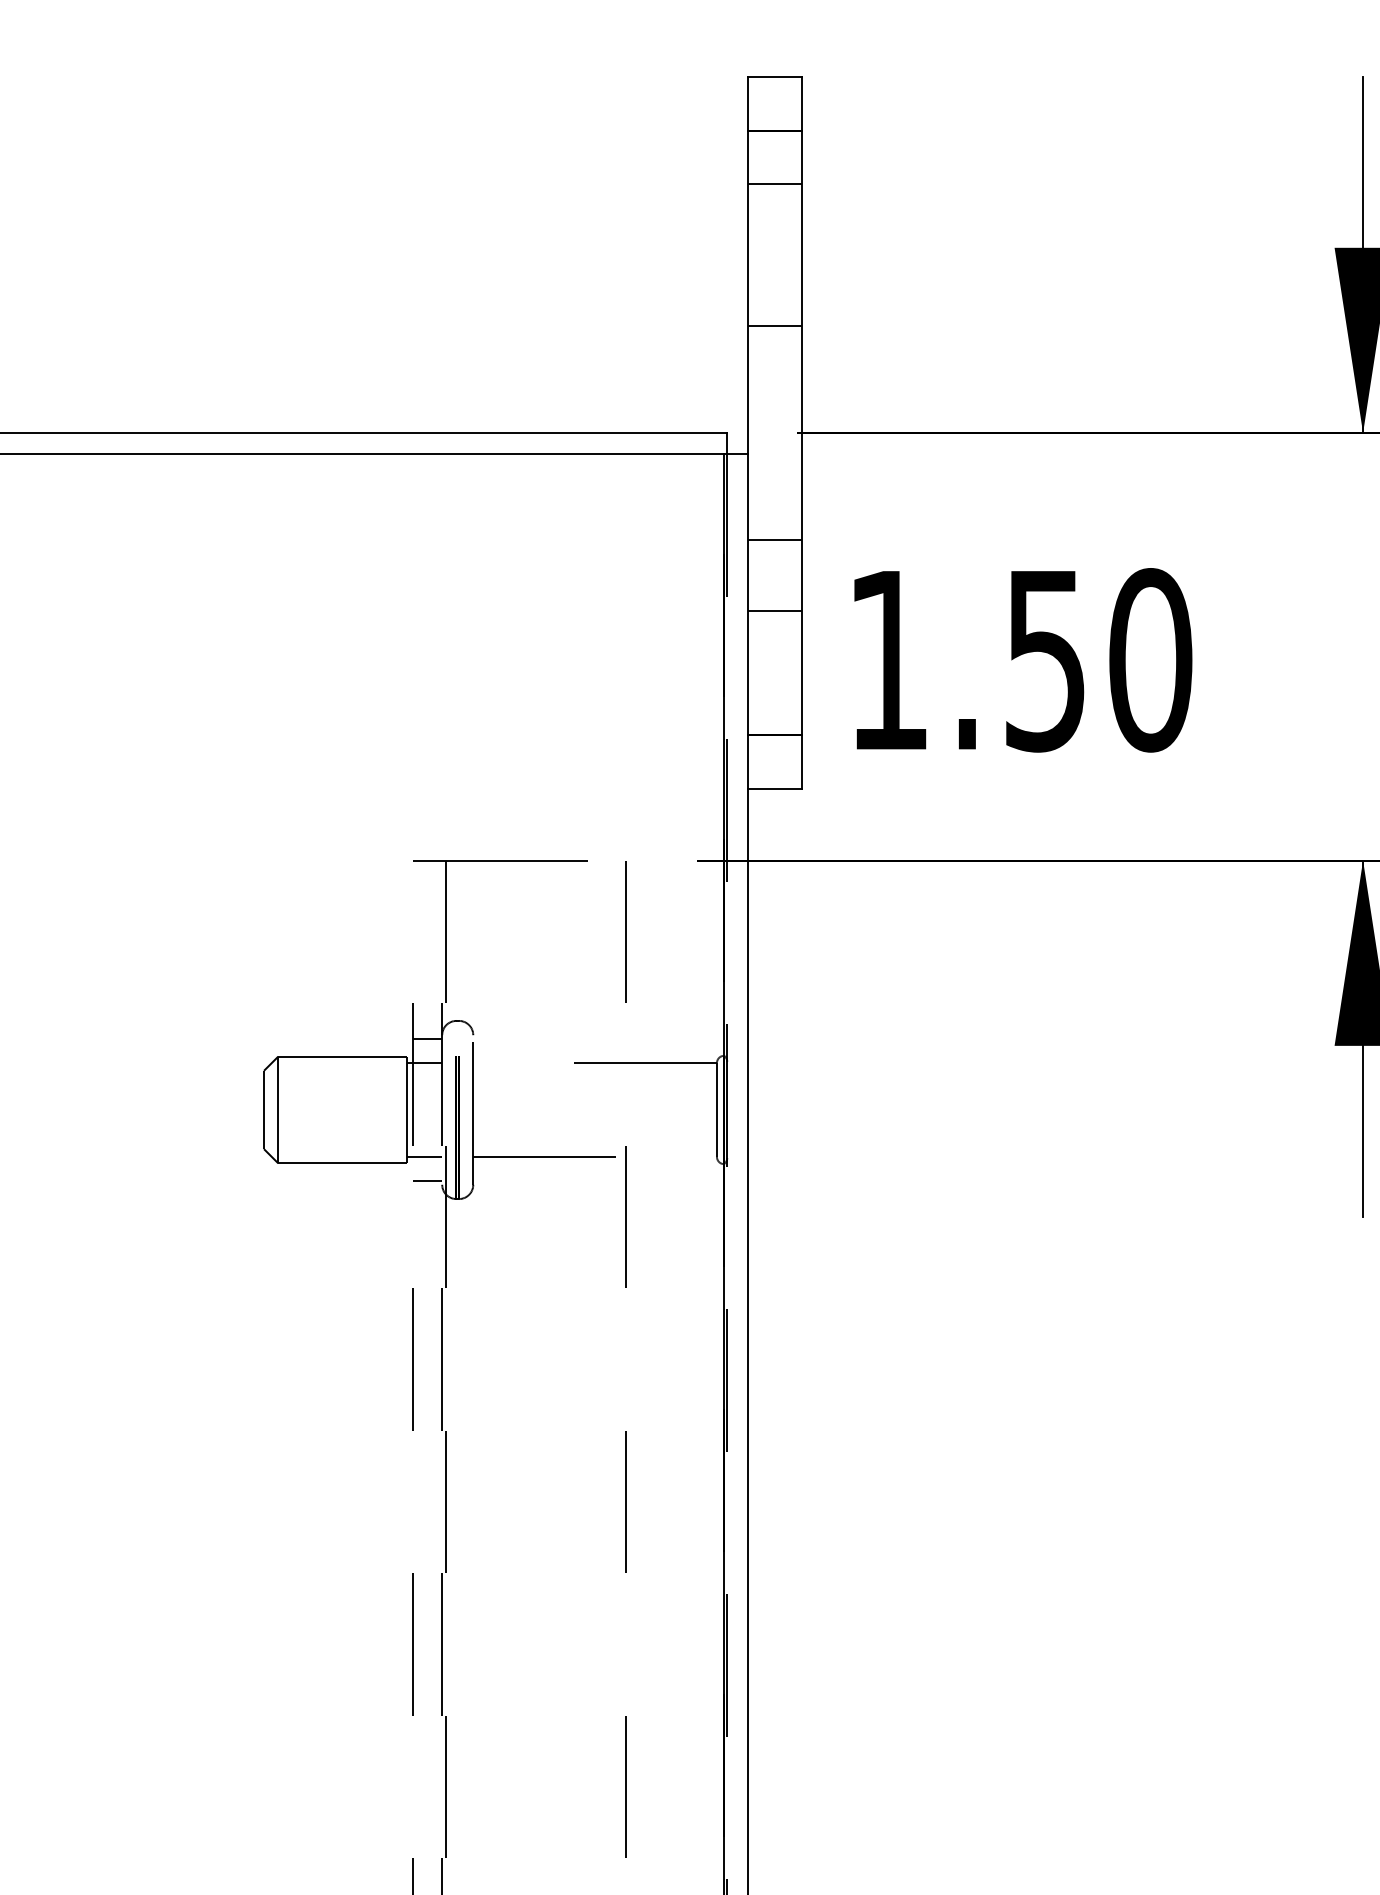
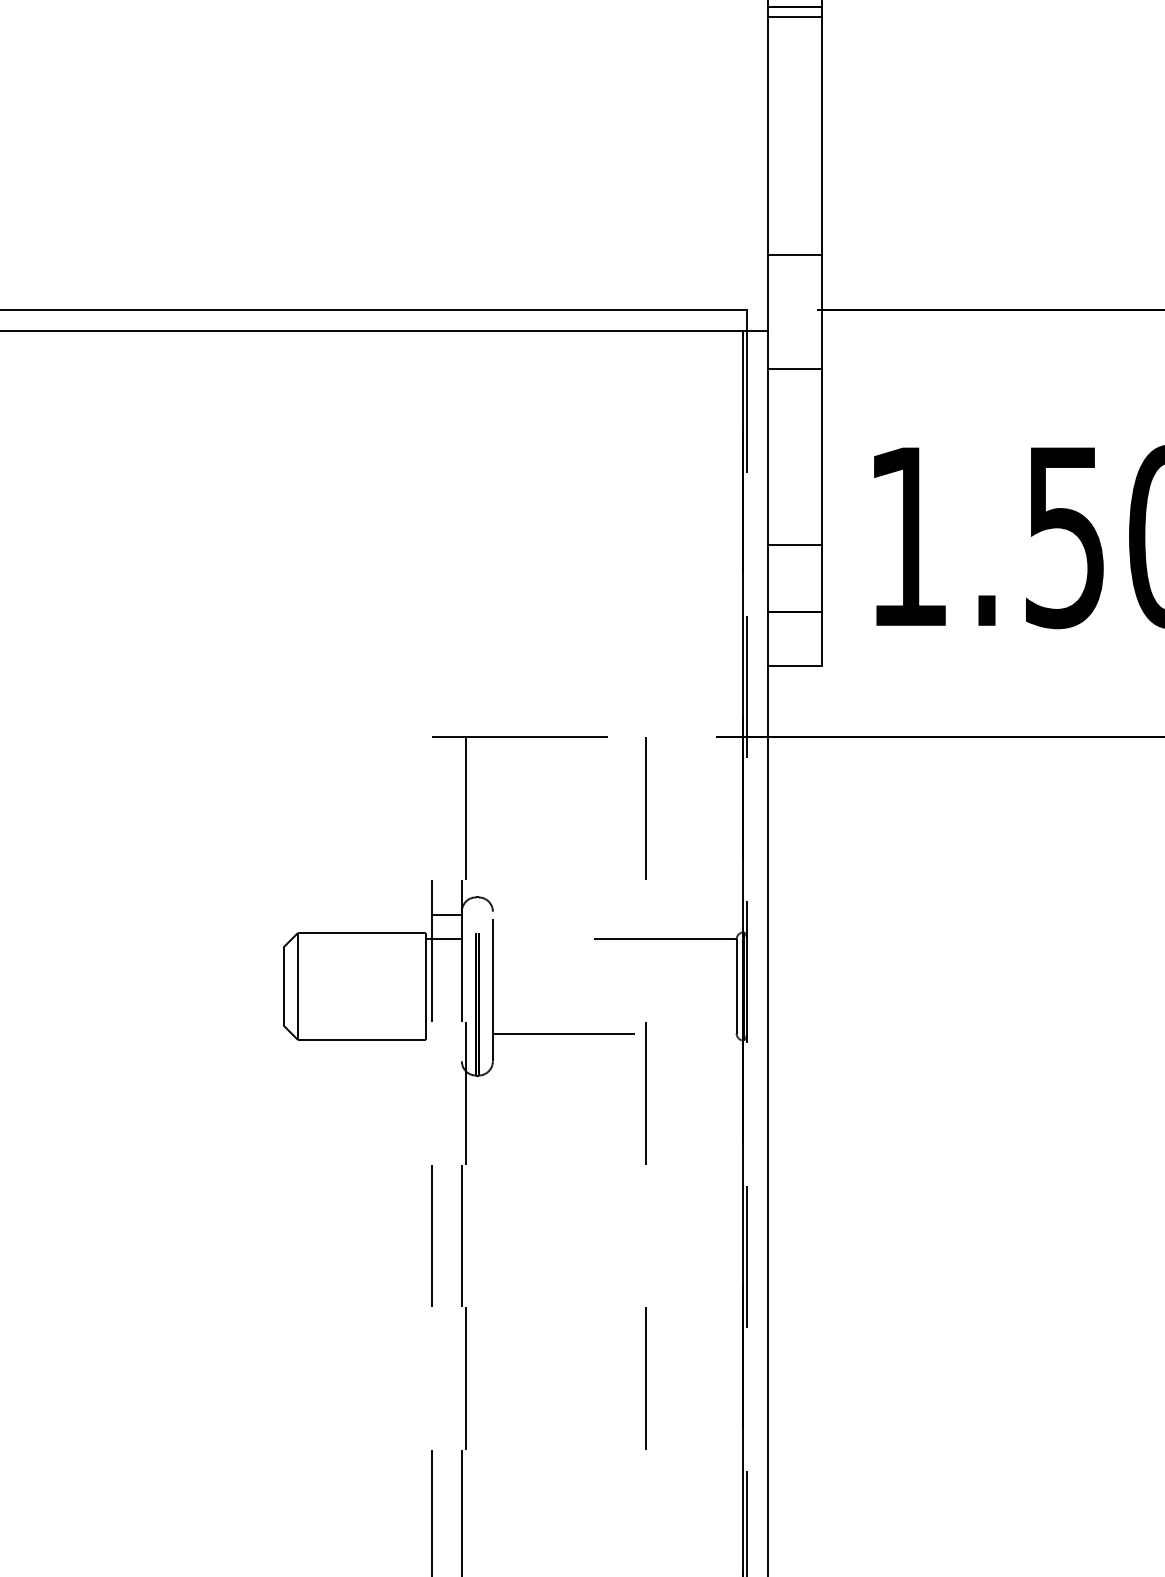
line: (775, 183) -> (795, 16), moved
line: (775, 326) -> (795, 254), moved
line: (775, 539) -> (795, 368), moved
line: (775, 611) -> (795, 544), moved
line: (424, 1157) -> (444, 1033), removed
line: (427, 1181) -> (447, 1057), removed

